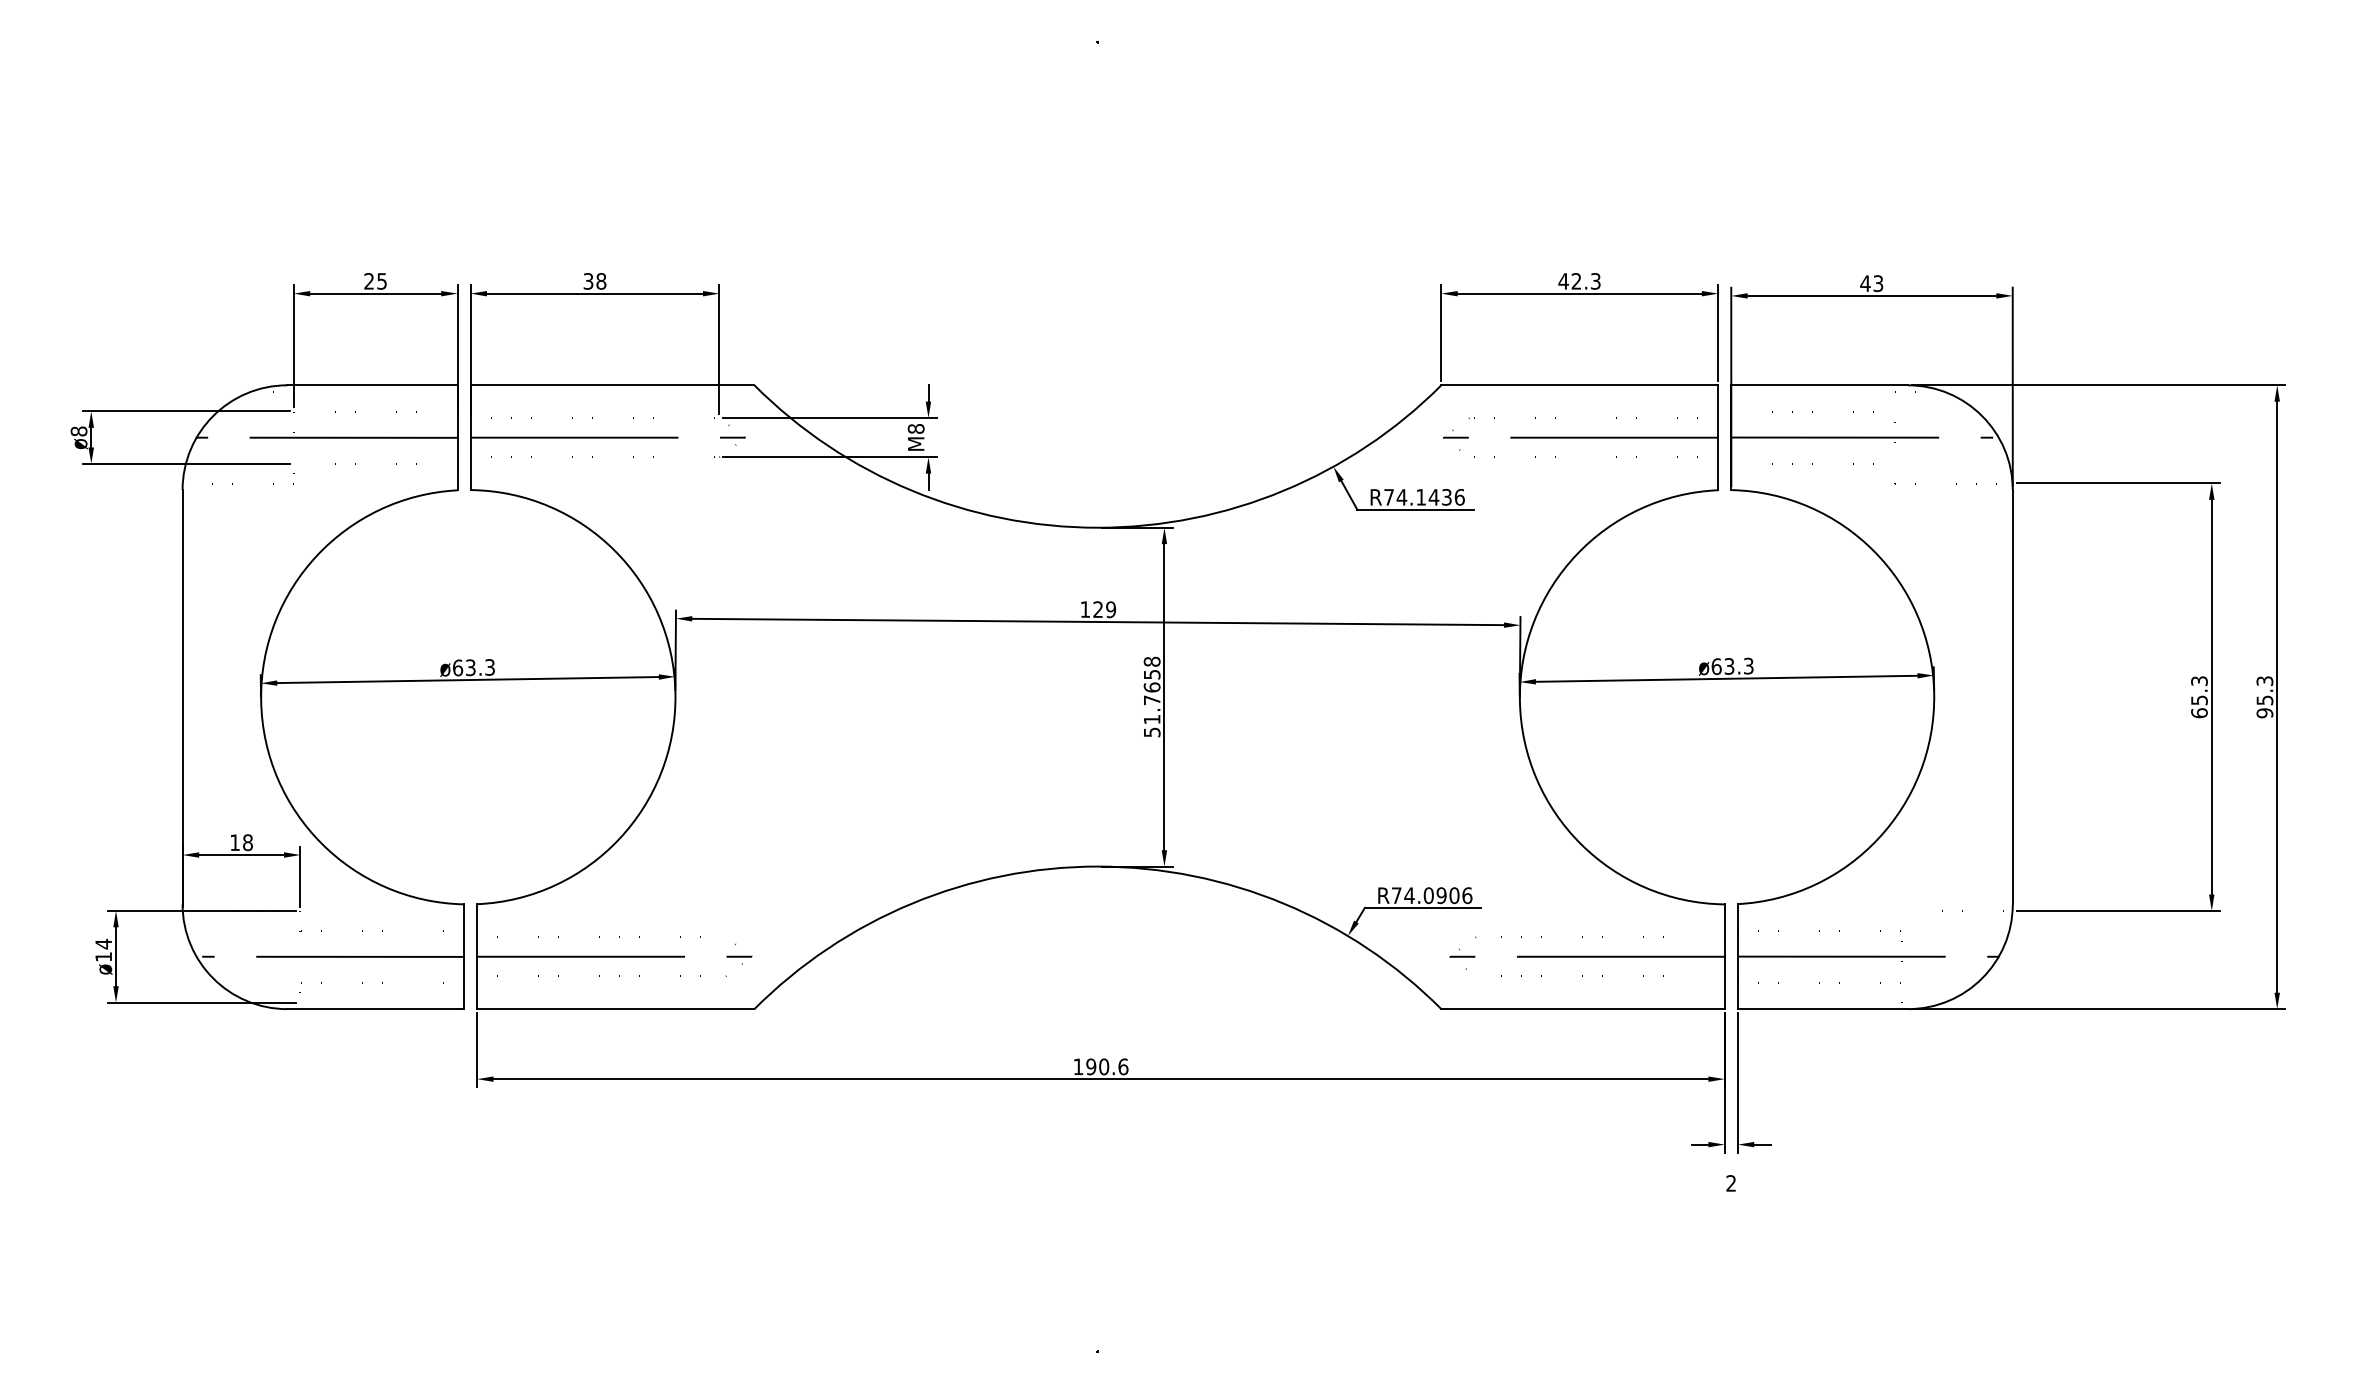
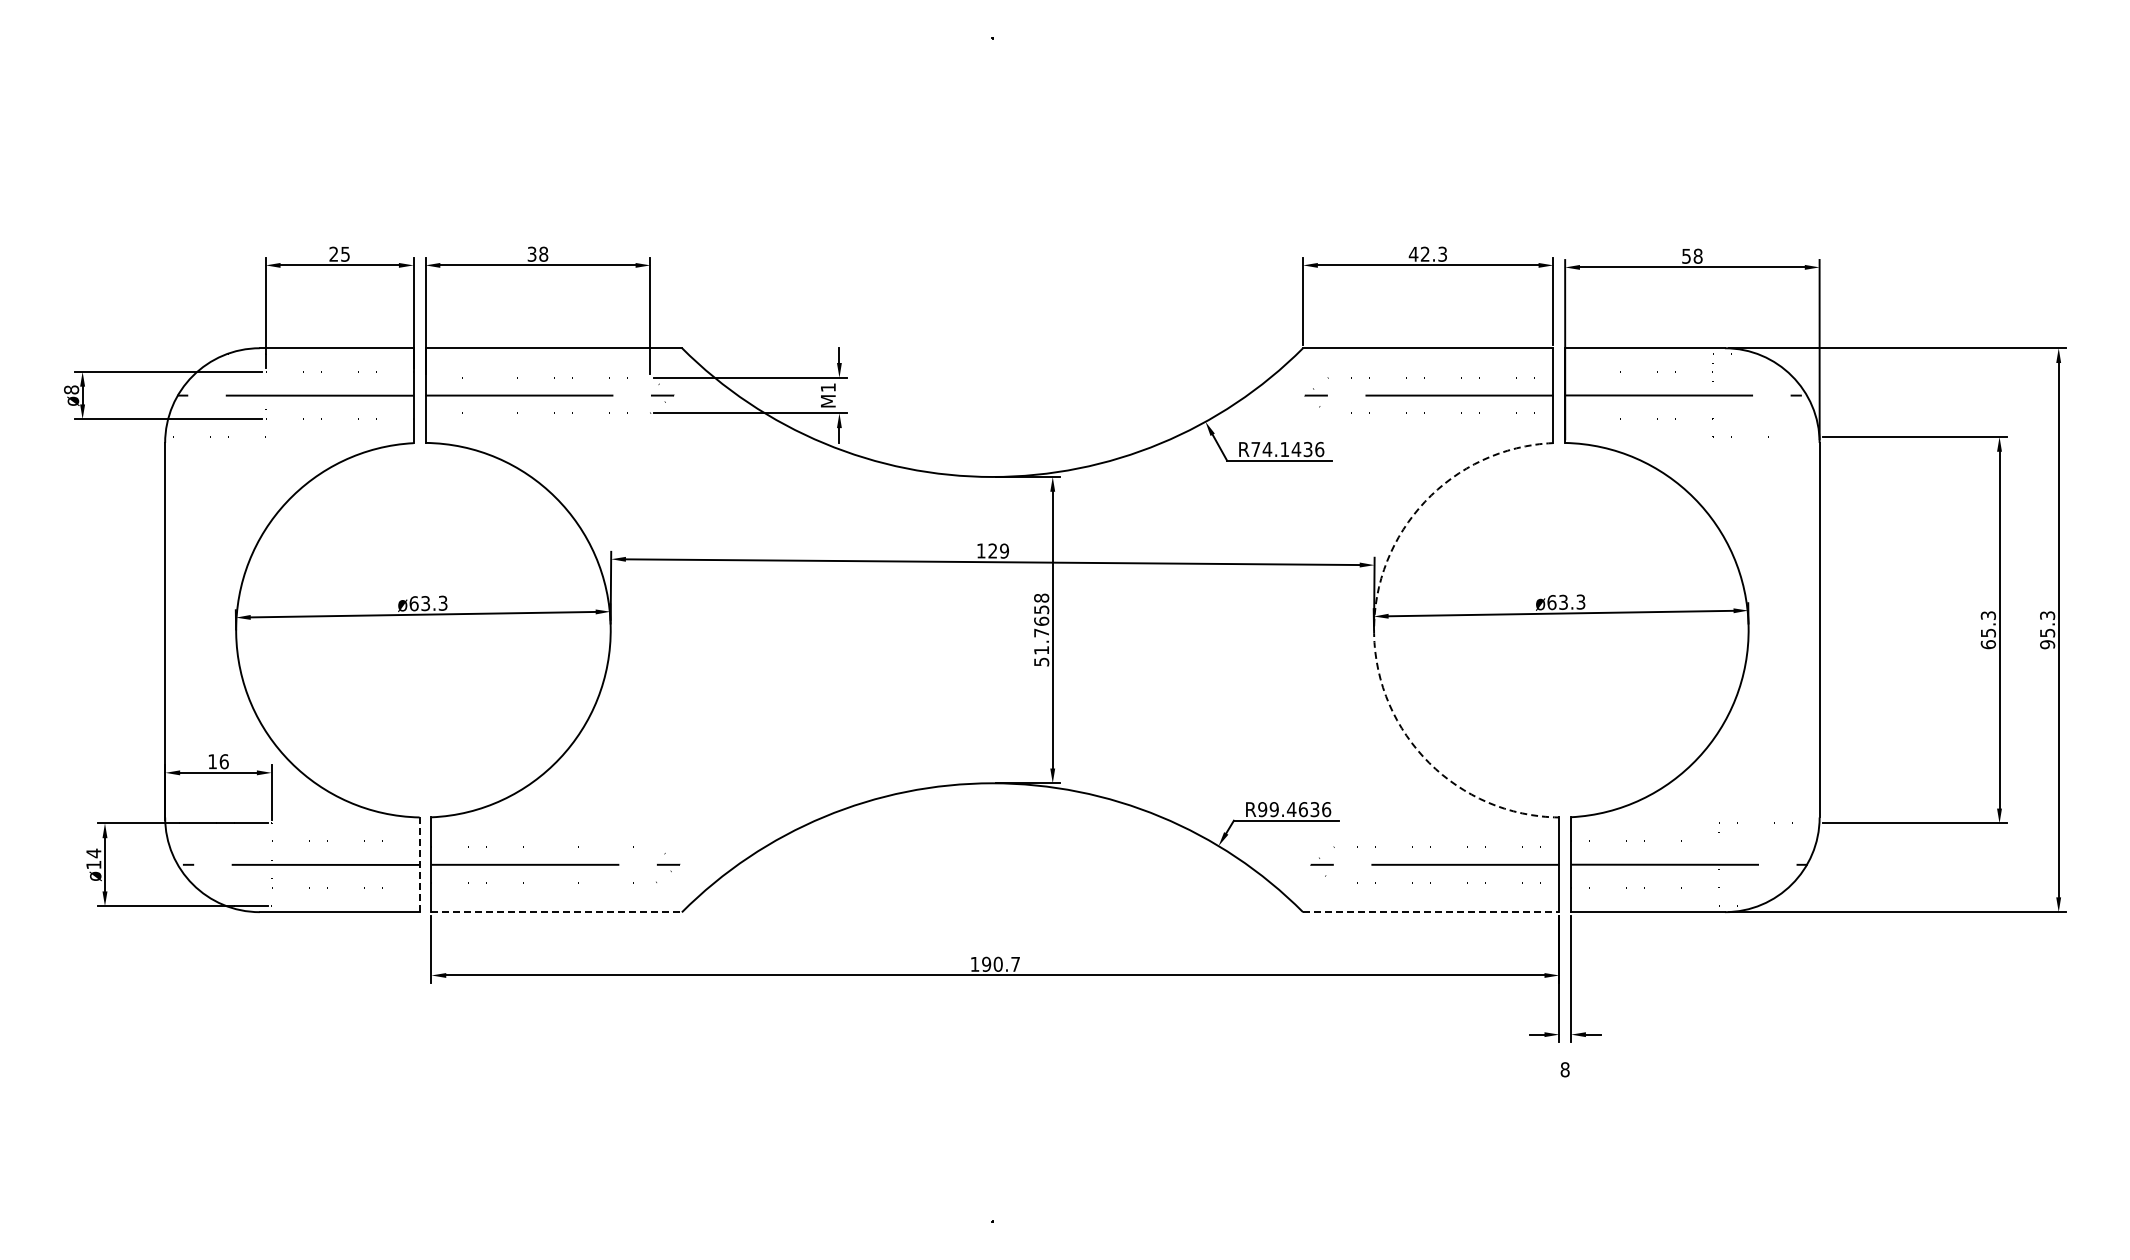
text: (1871, 282) -> (1691, 255), 43 -> 58
text: (915, 428) -> (827, 387), M8 -> M1
arc: (1520, 700) -> (1374, 633), solid -> dashed
text: (247, 842) -> (223, 761), 18 -> 16
text: (1425, 895) -> (1288, 809), R74.0906 -> R99.4636
line: (463, 956) -> (419, 864), solid -> dashed
line: (616, 1009) -> (557, 912), solid -> dashed
line: (1583, 1009) -> (1431, 912), solid -> dashed
text: (1123, 1065) -> (1015, 963), 190.6 -> 190.7
text: (1730, 1183) -> (1564, 1069), 2 -> 8

